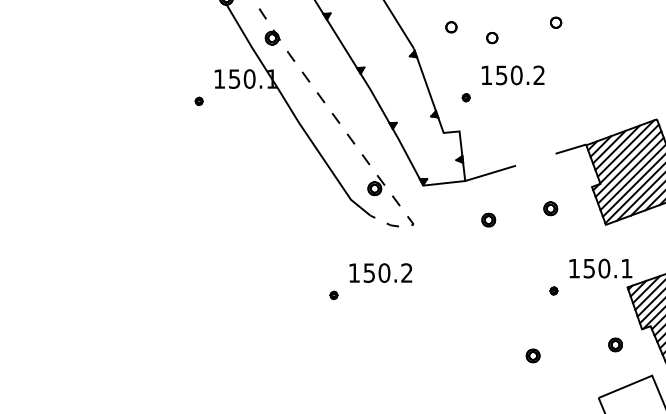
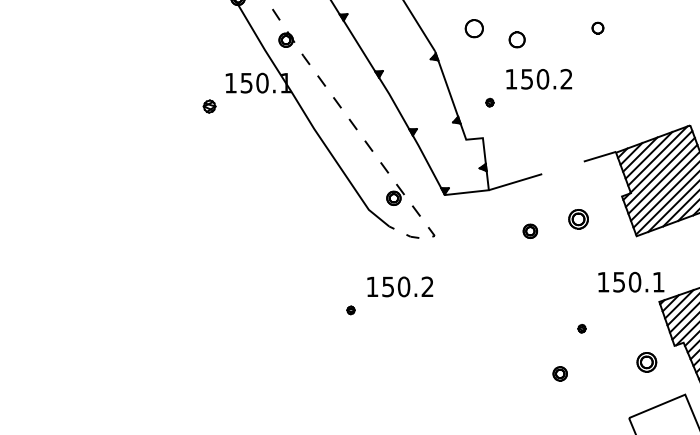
part: (556, 22) -> (598, 27), moved
part: (451, 27) -> (474, 28), size x1.6
part: (492, 38) -> (517, 40), size x1.4
part: (198, 101) -> (208, 106), size x1.6
part: (550, 208) -> (578, 219), size x1.4
part: (488, 219) -> (530, 230), moved
part: (553, 290) -> (581, 328), moved
part: (615, 344) -> (646, 361), size x1.4

